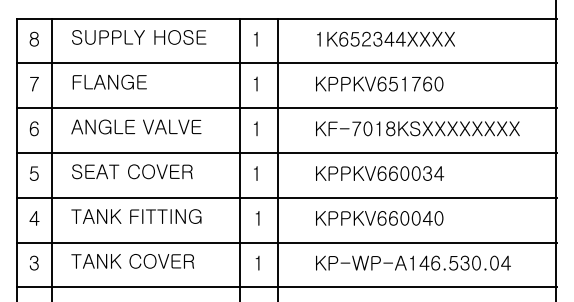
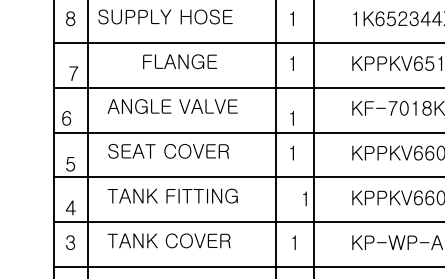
text: (139, 37) -> (165, 17), moved
text: (109, 81) -> (179, 61), moved
text: (34, 84) -> (73, 74), moved
text: (33, 128) -> (65, 118), moved
text: (255, 128) -> (291, 118), moved
text: (34, 173) -> (70, 164), moved
text: (34, 218) -> (70, 208), moved
text: (257, 218) -> (304, 199), moved

